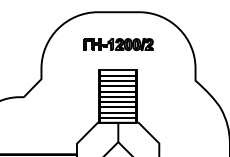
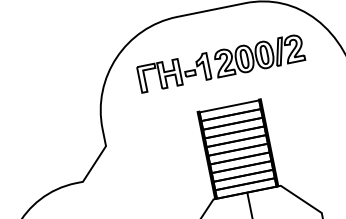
part: (118, 44) -> (221, 63), size x1.43

